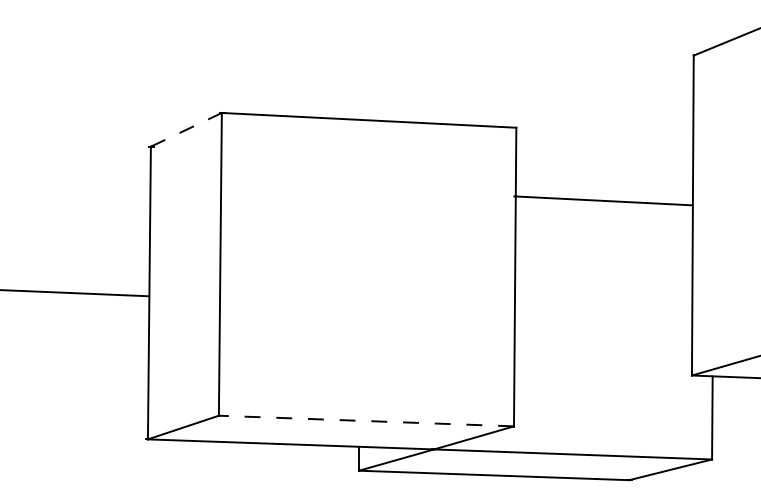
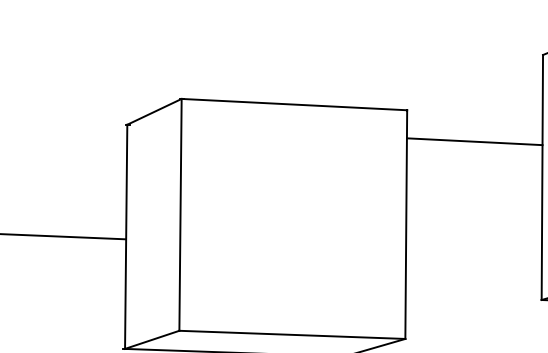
line: (186, 129) -> (154, 111), dashed -> solid
line: (602, 200) -> (474, 141), moved
line: (366, 421) -> (292, 335), dashed -> solid

